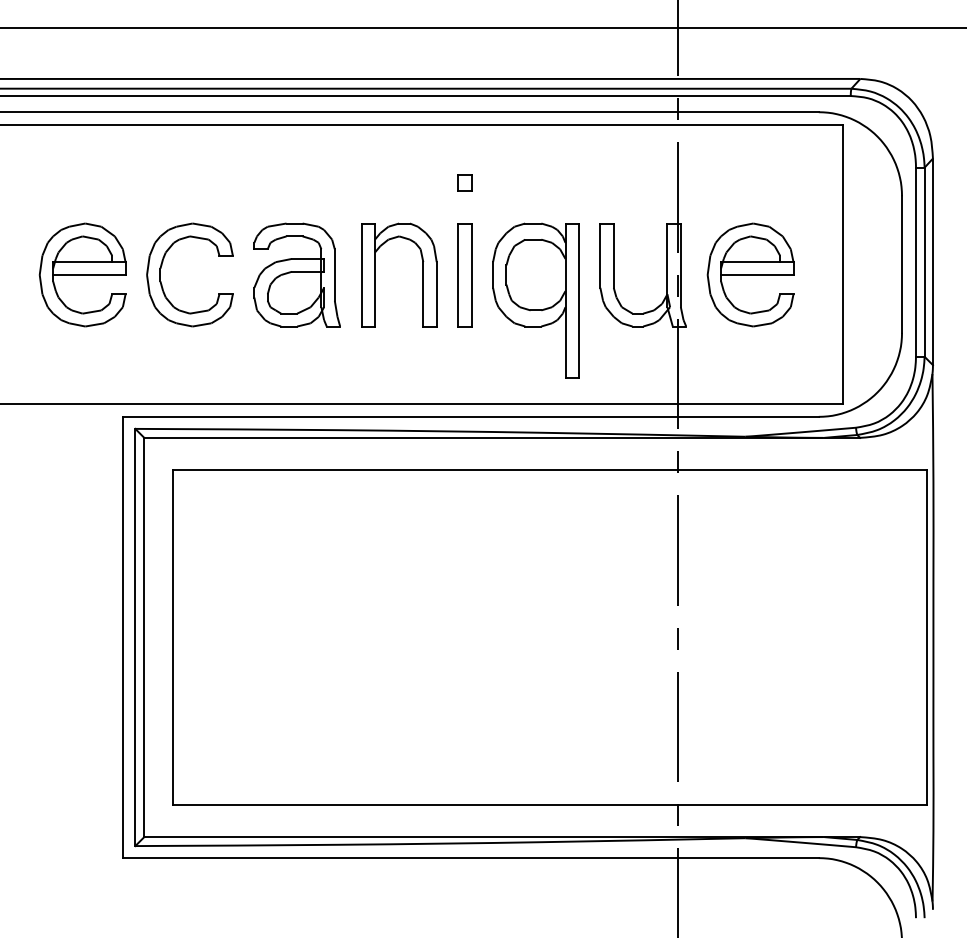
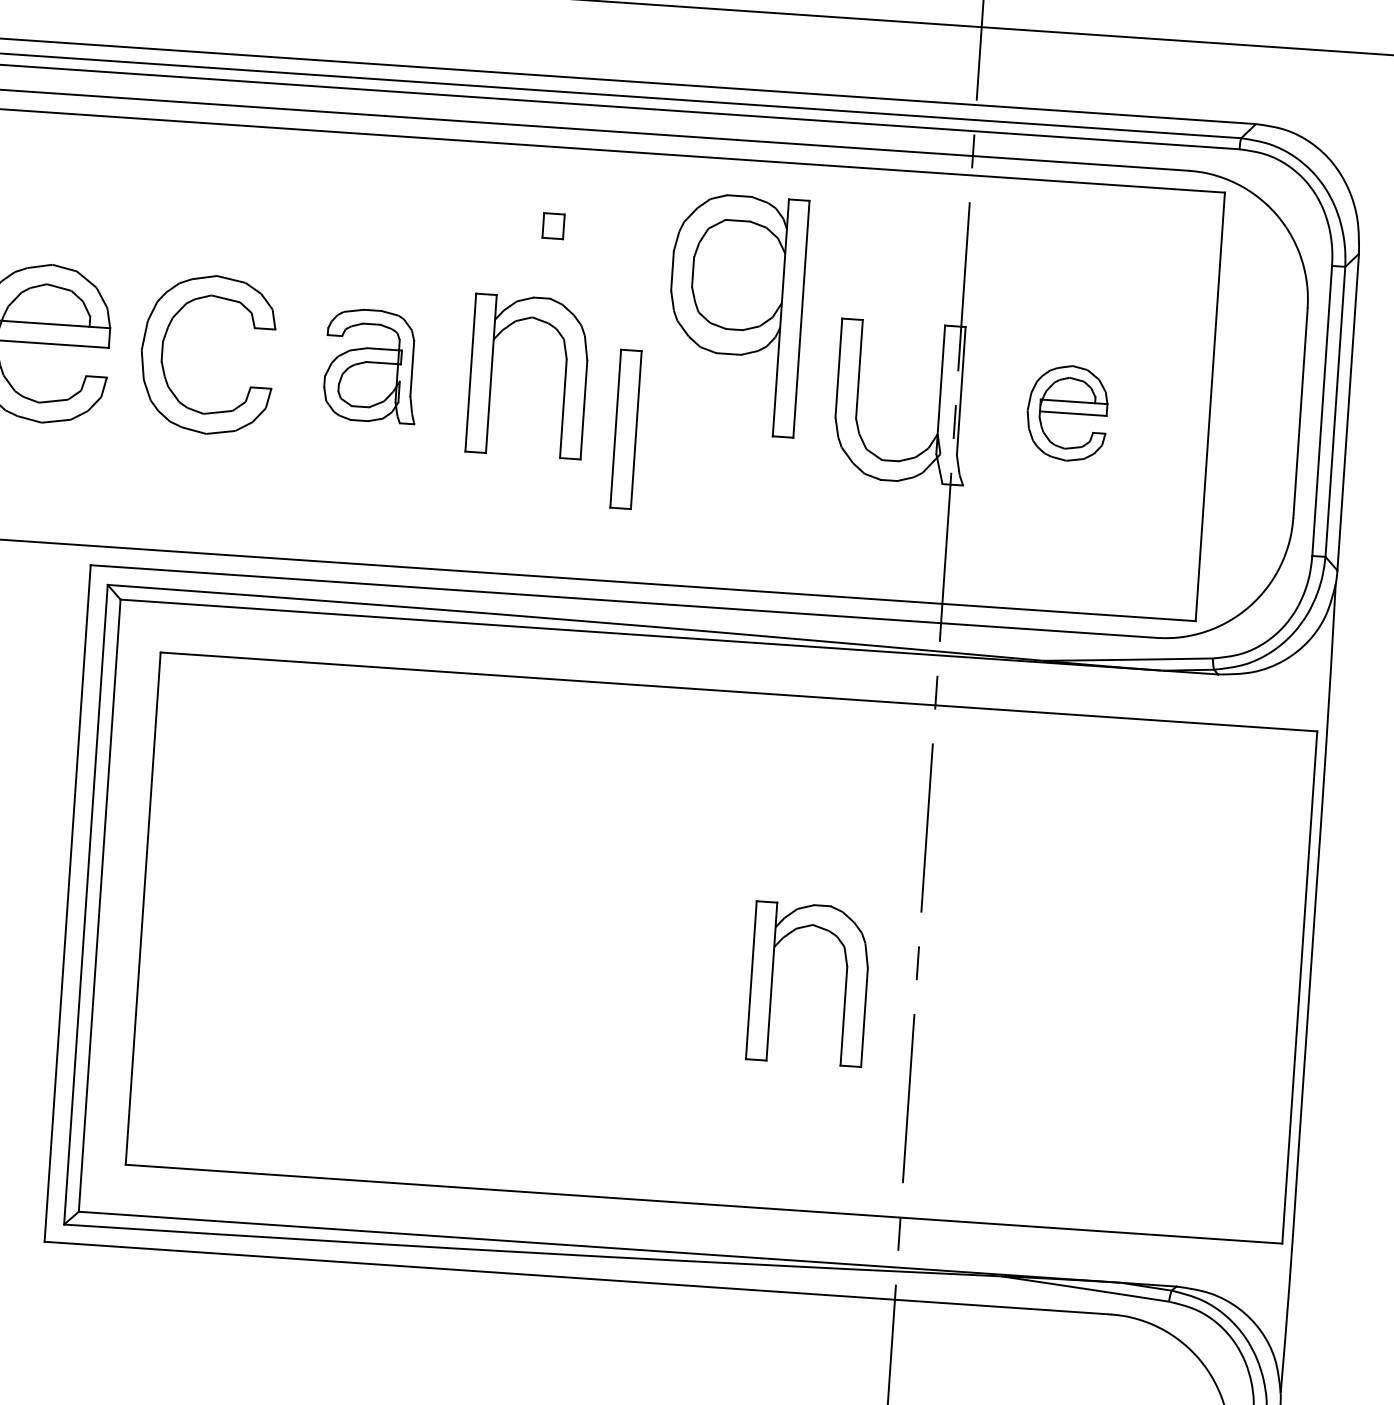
part: (464, 182) -> (553, 224), moved
part: (296, 274) -> (370, 365), size x0.7
part: (750, 274) -> (1067, 412), size x0.6
part: (464, 275) -> (625, 430), moved
part: (535, 300) -> (734, 314), moved
part: (631, 656) -> (844, 985), added

